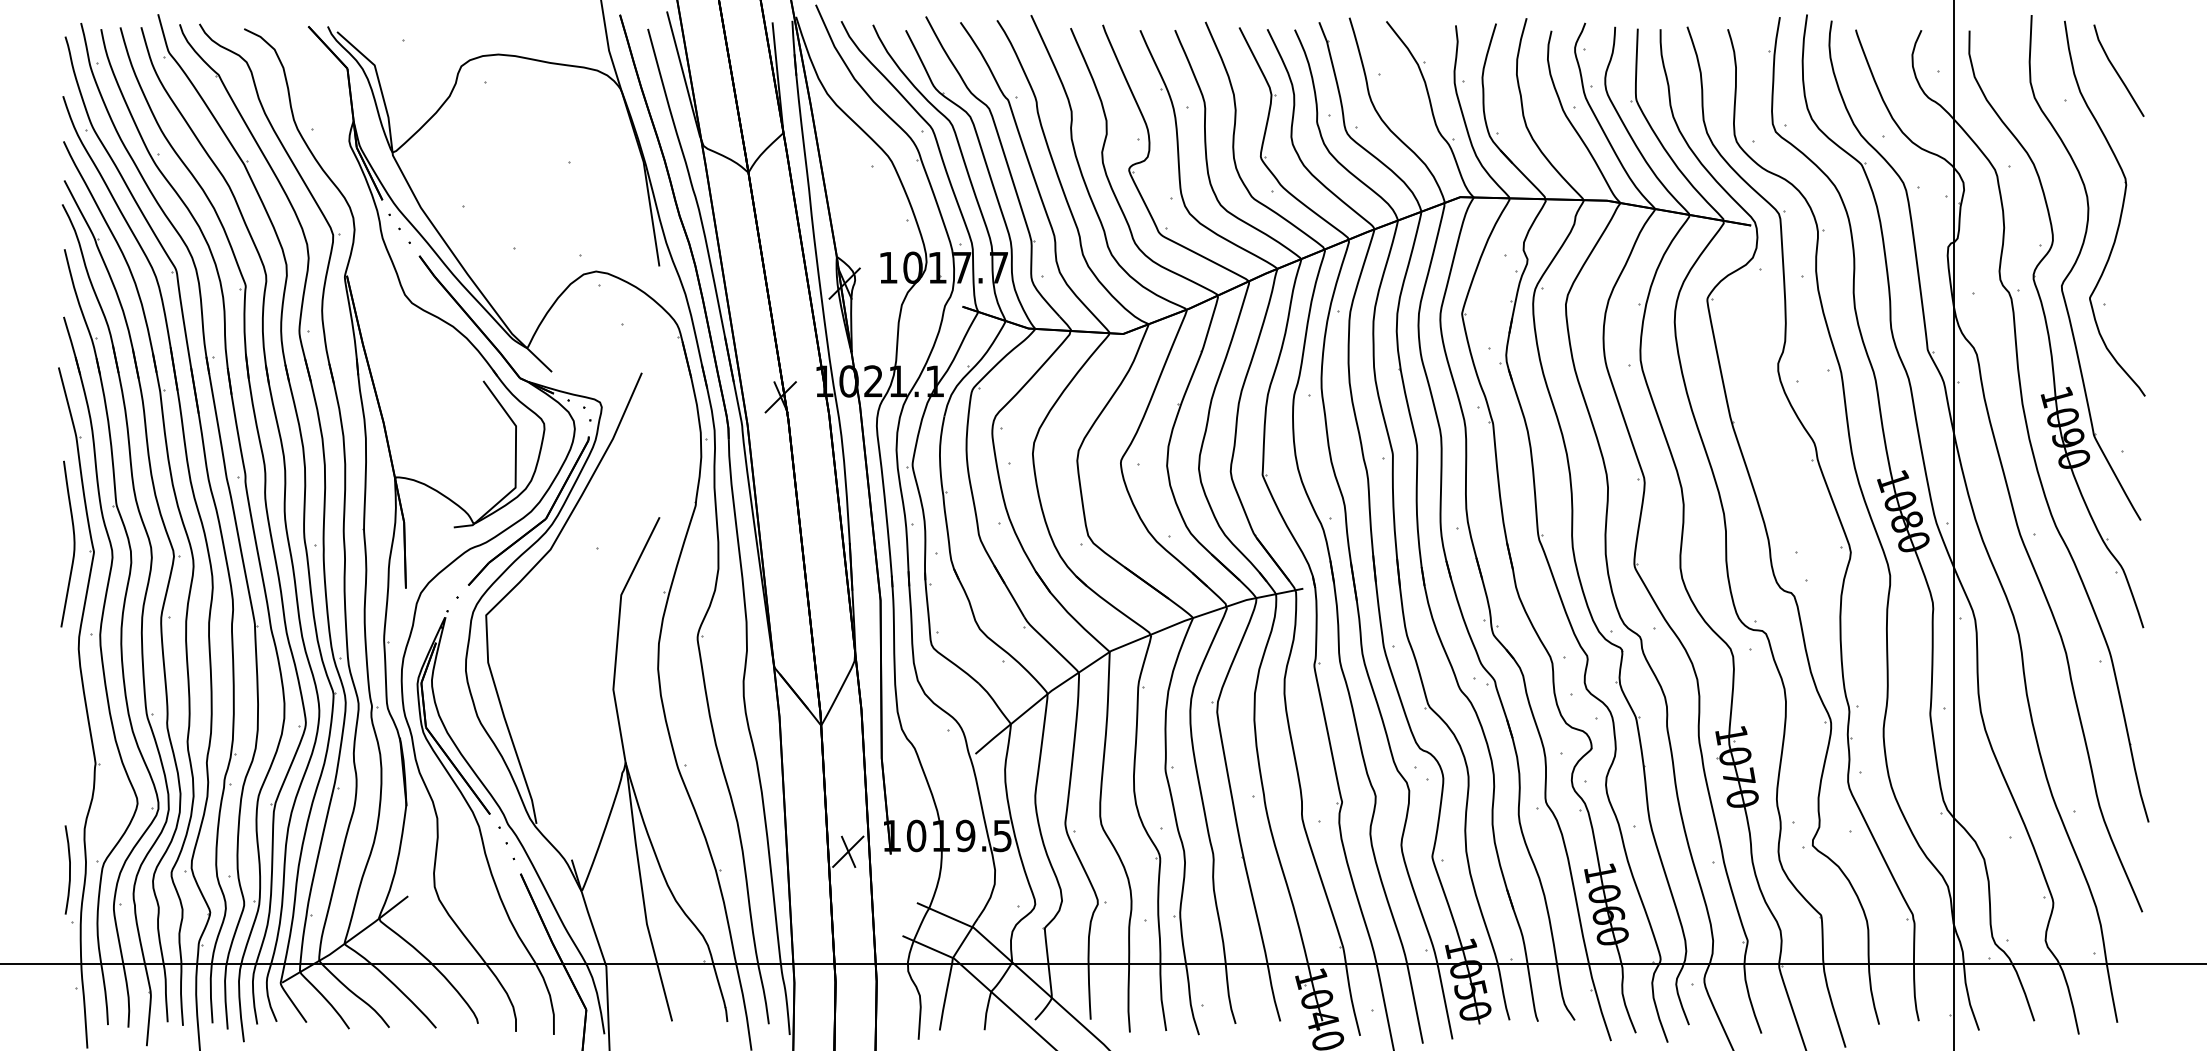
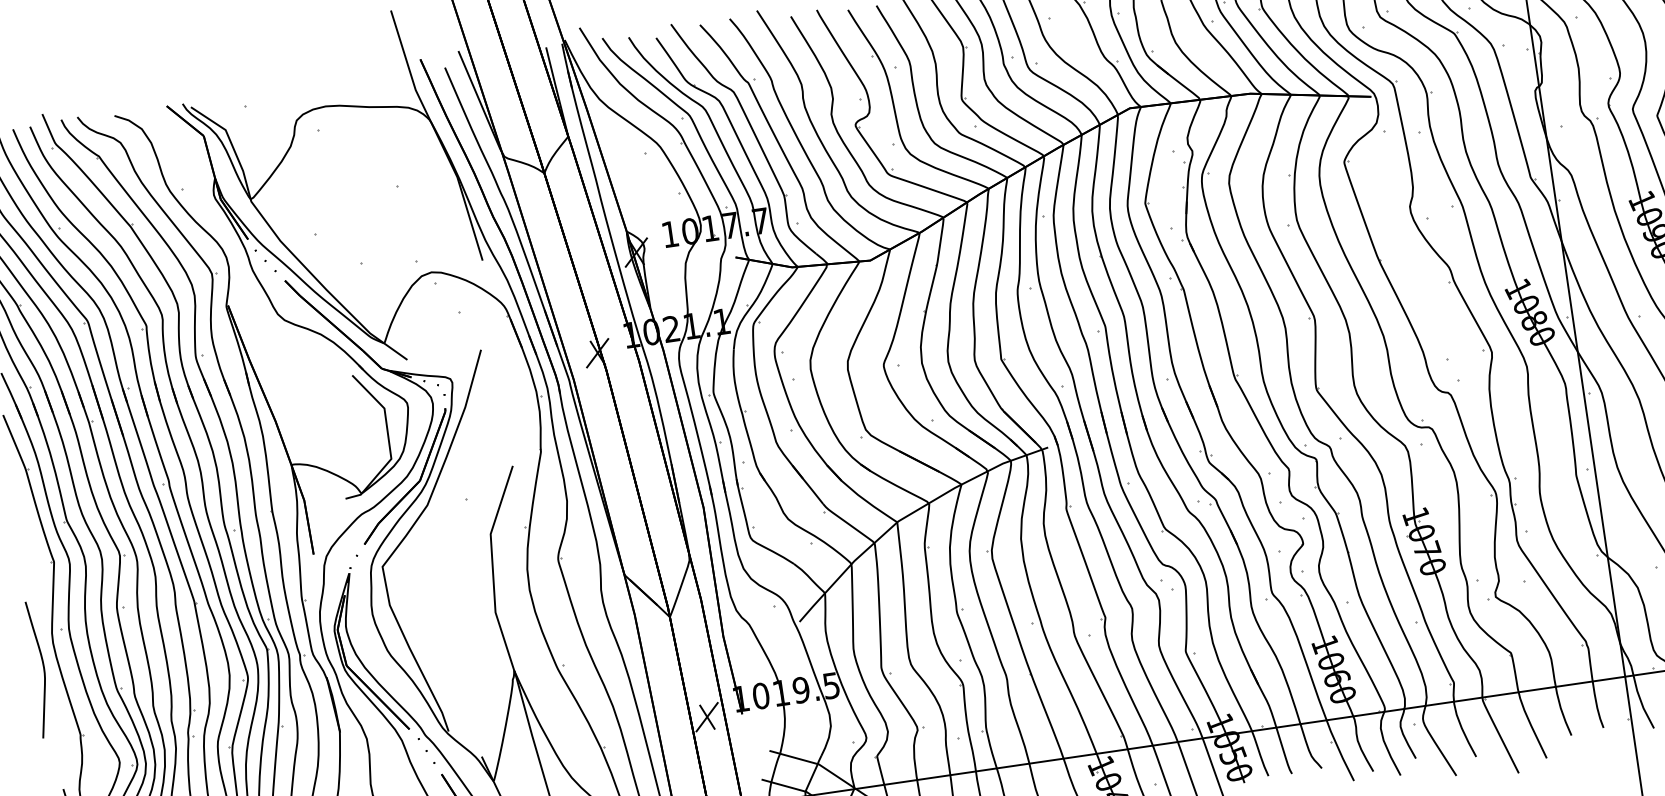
curve: (73, 543) -> (43, 668), moved

